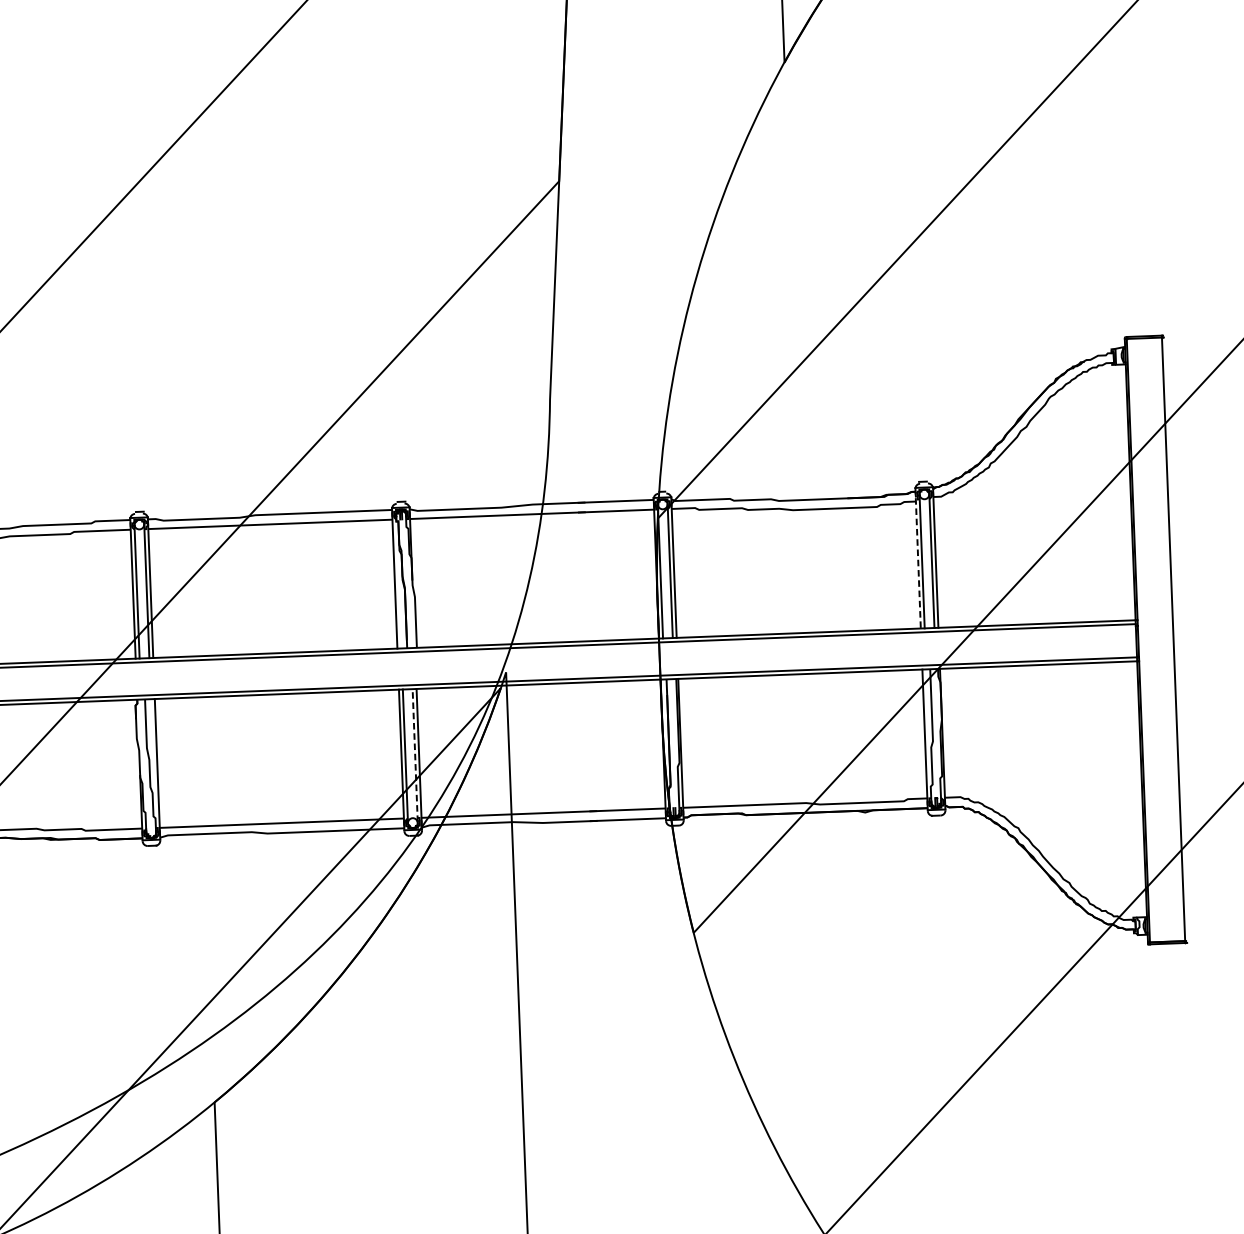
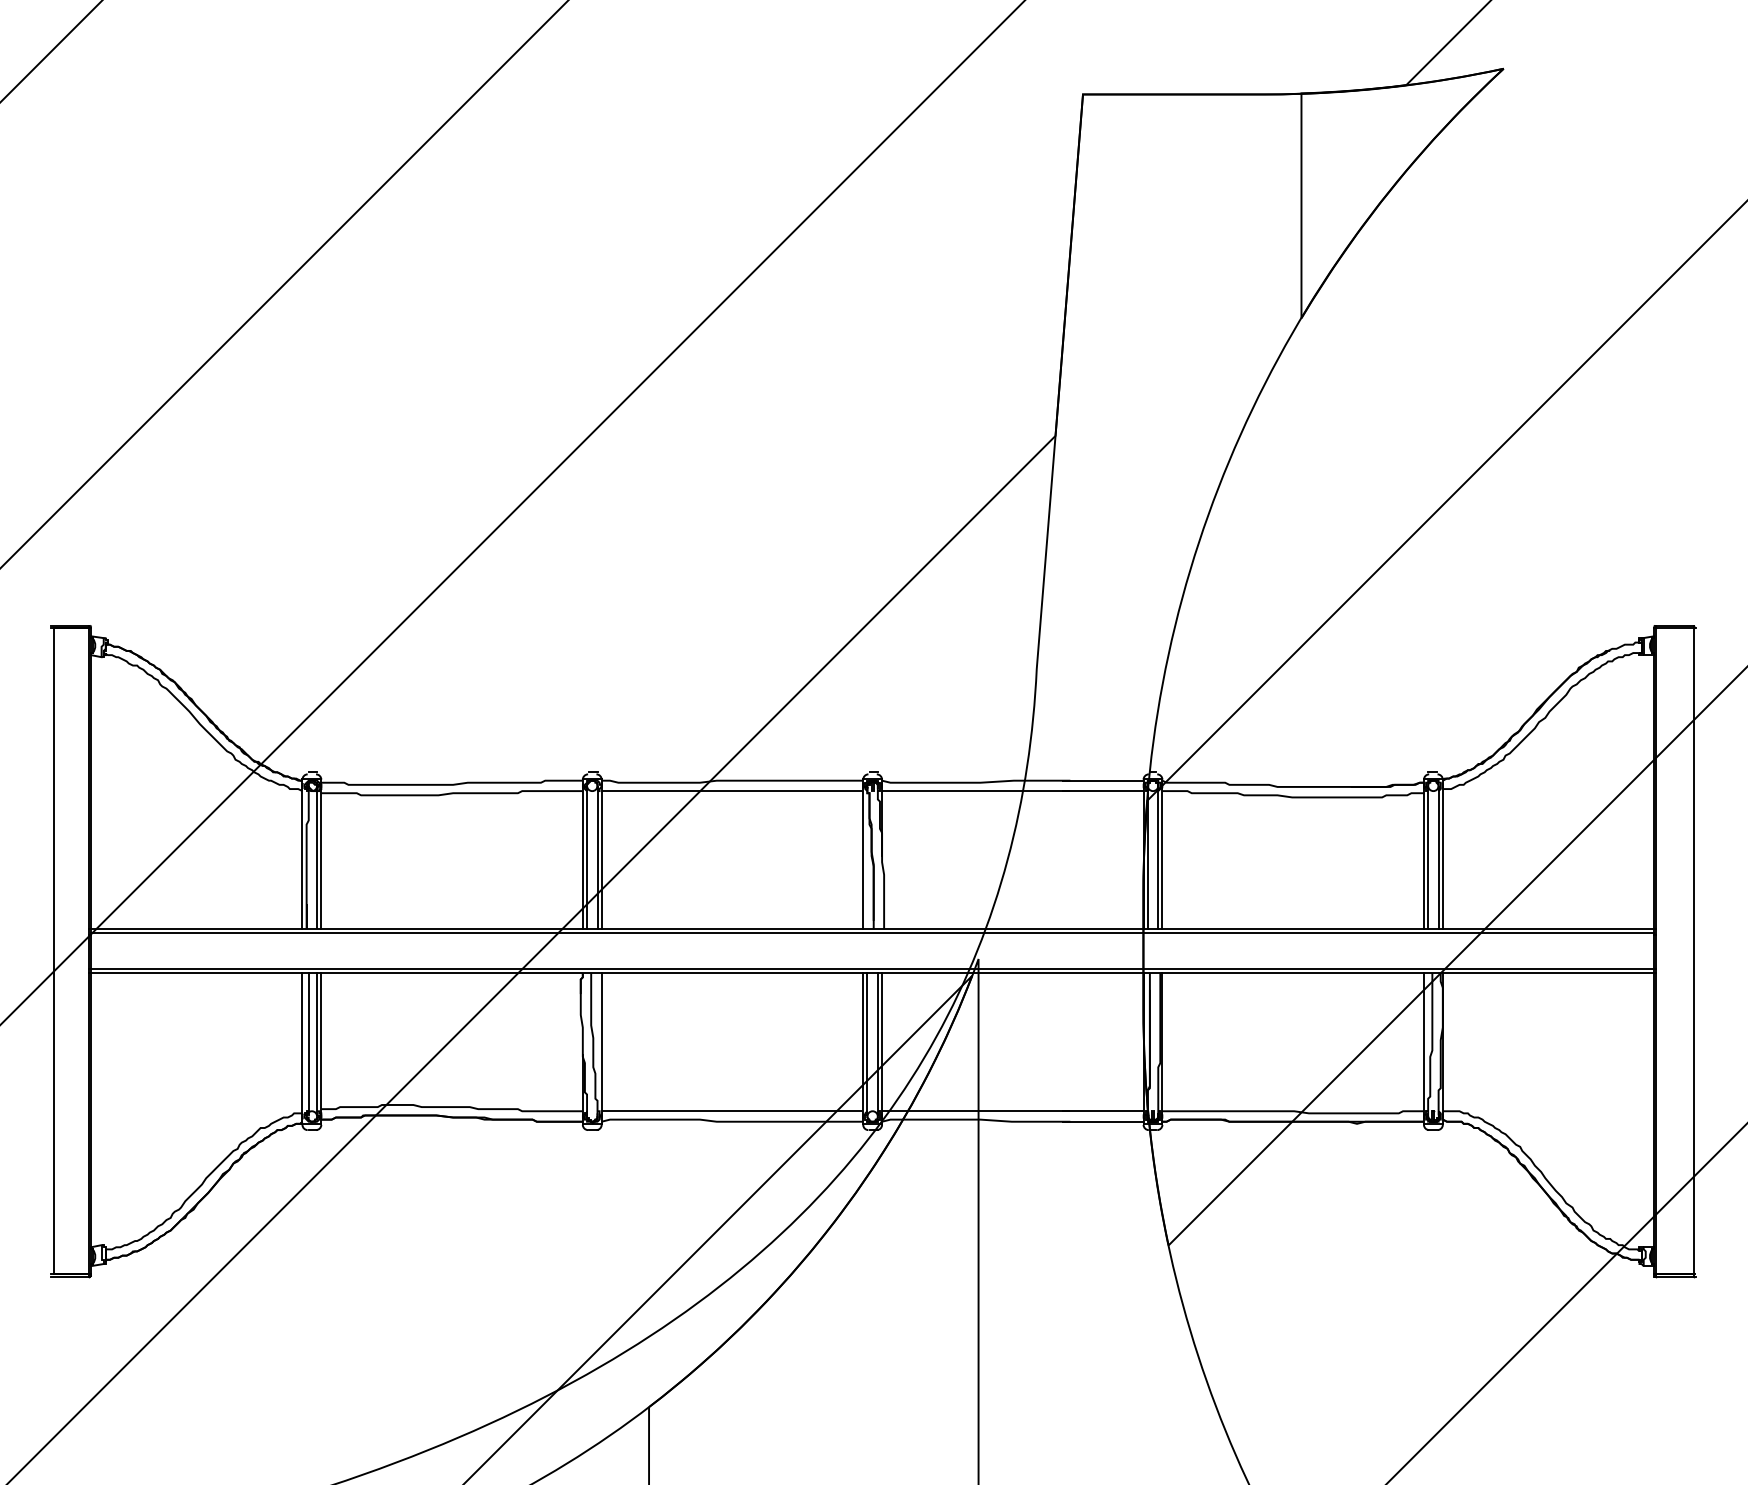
line: (917, 558) -> (1423, 854), dashed -> solid
line: (414, 754) -> (877, 1043), dashed -> solid

